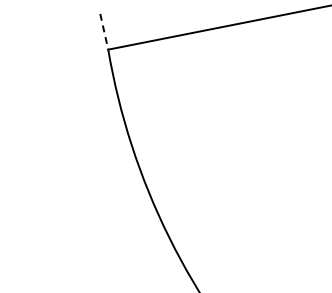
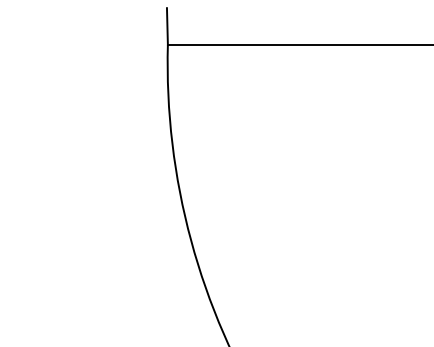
line: (104, 31) -> (167, 26), dashed -> solid

